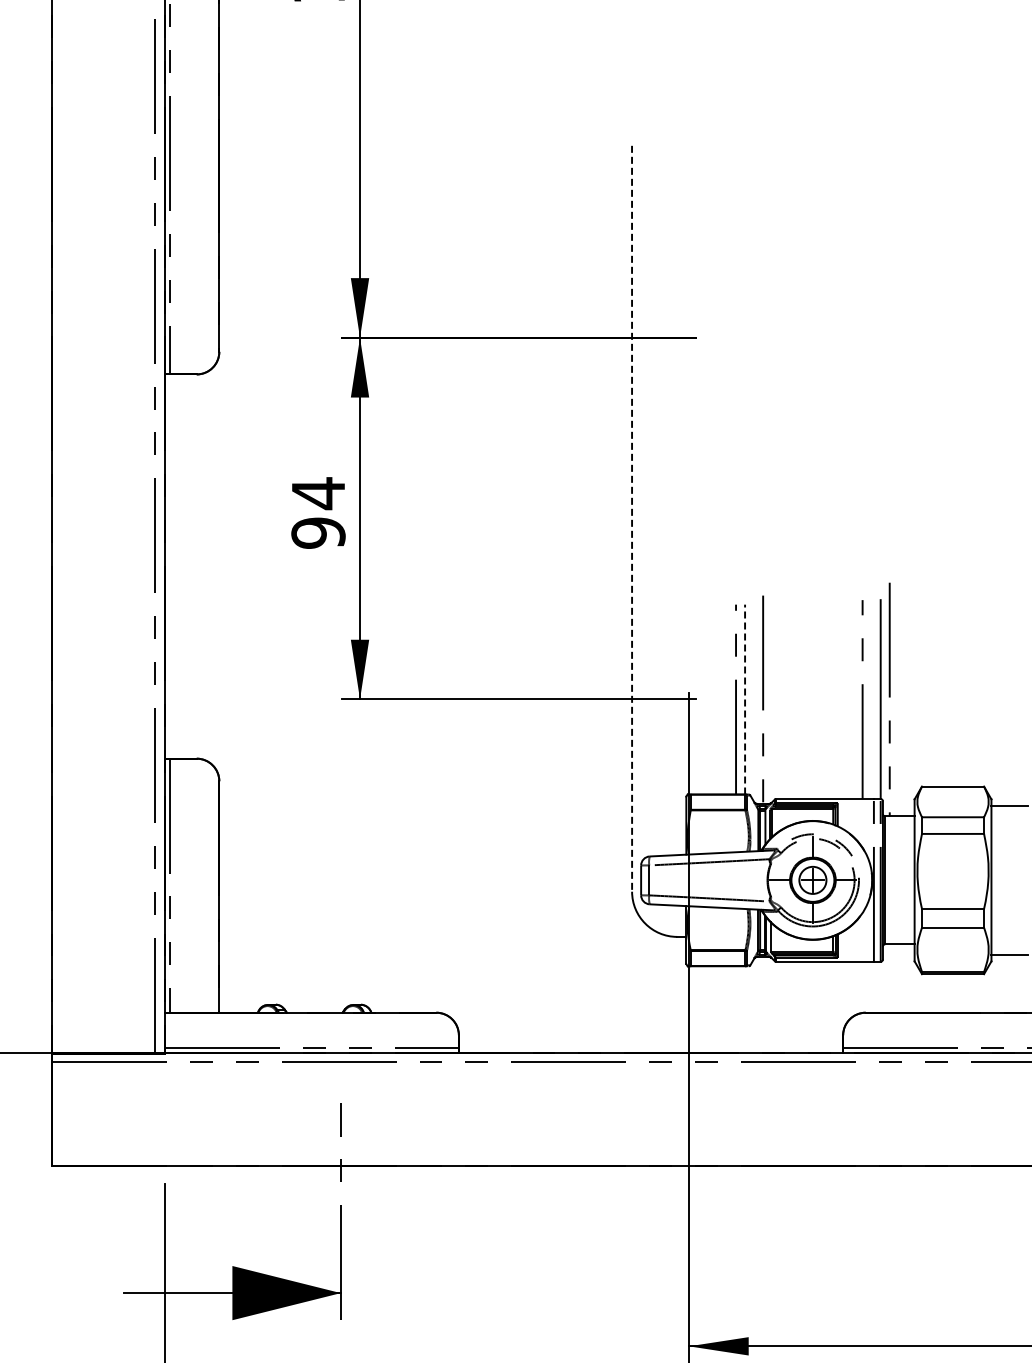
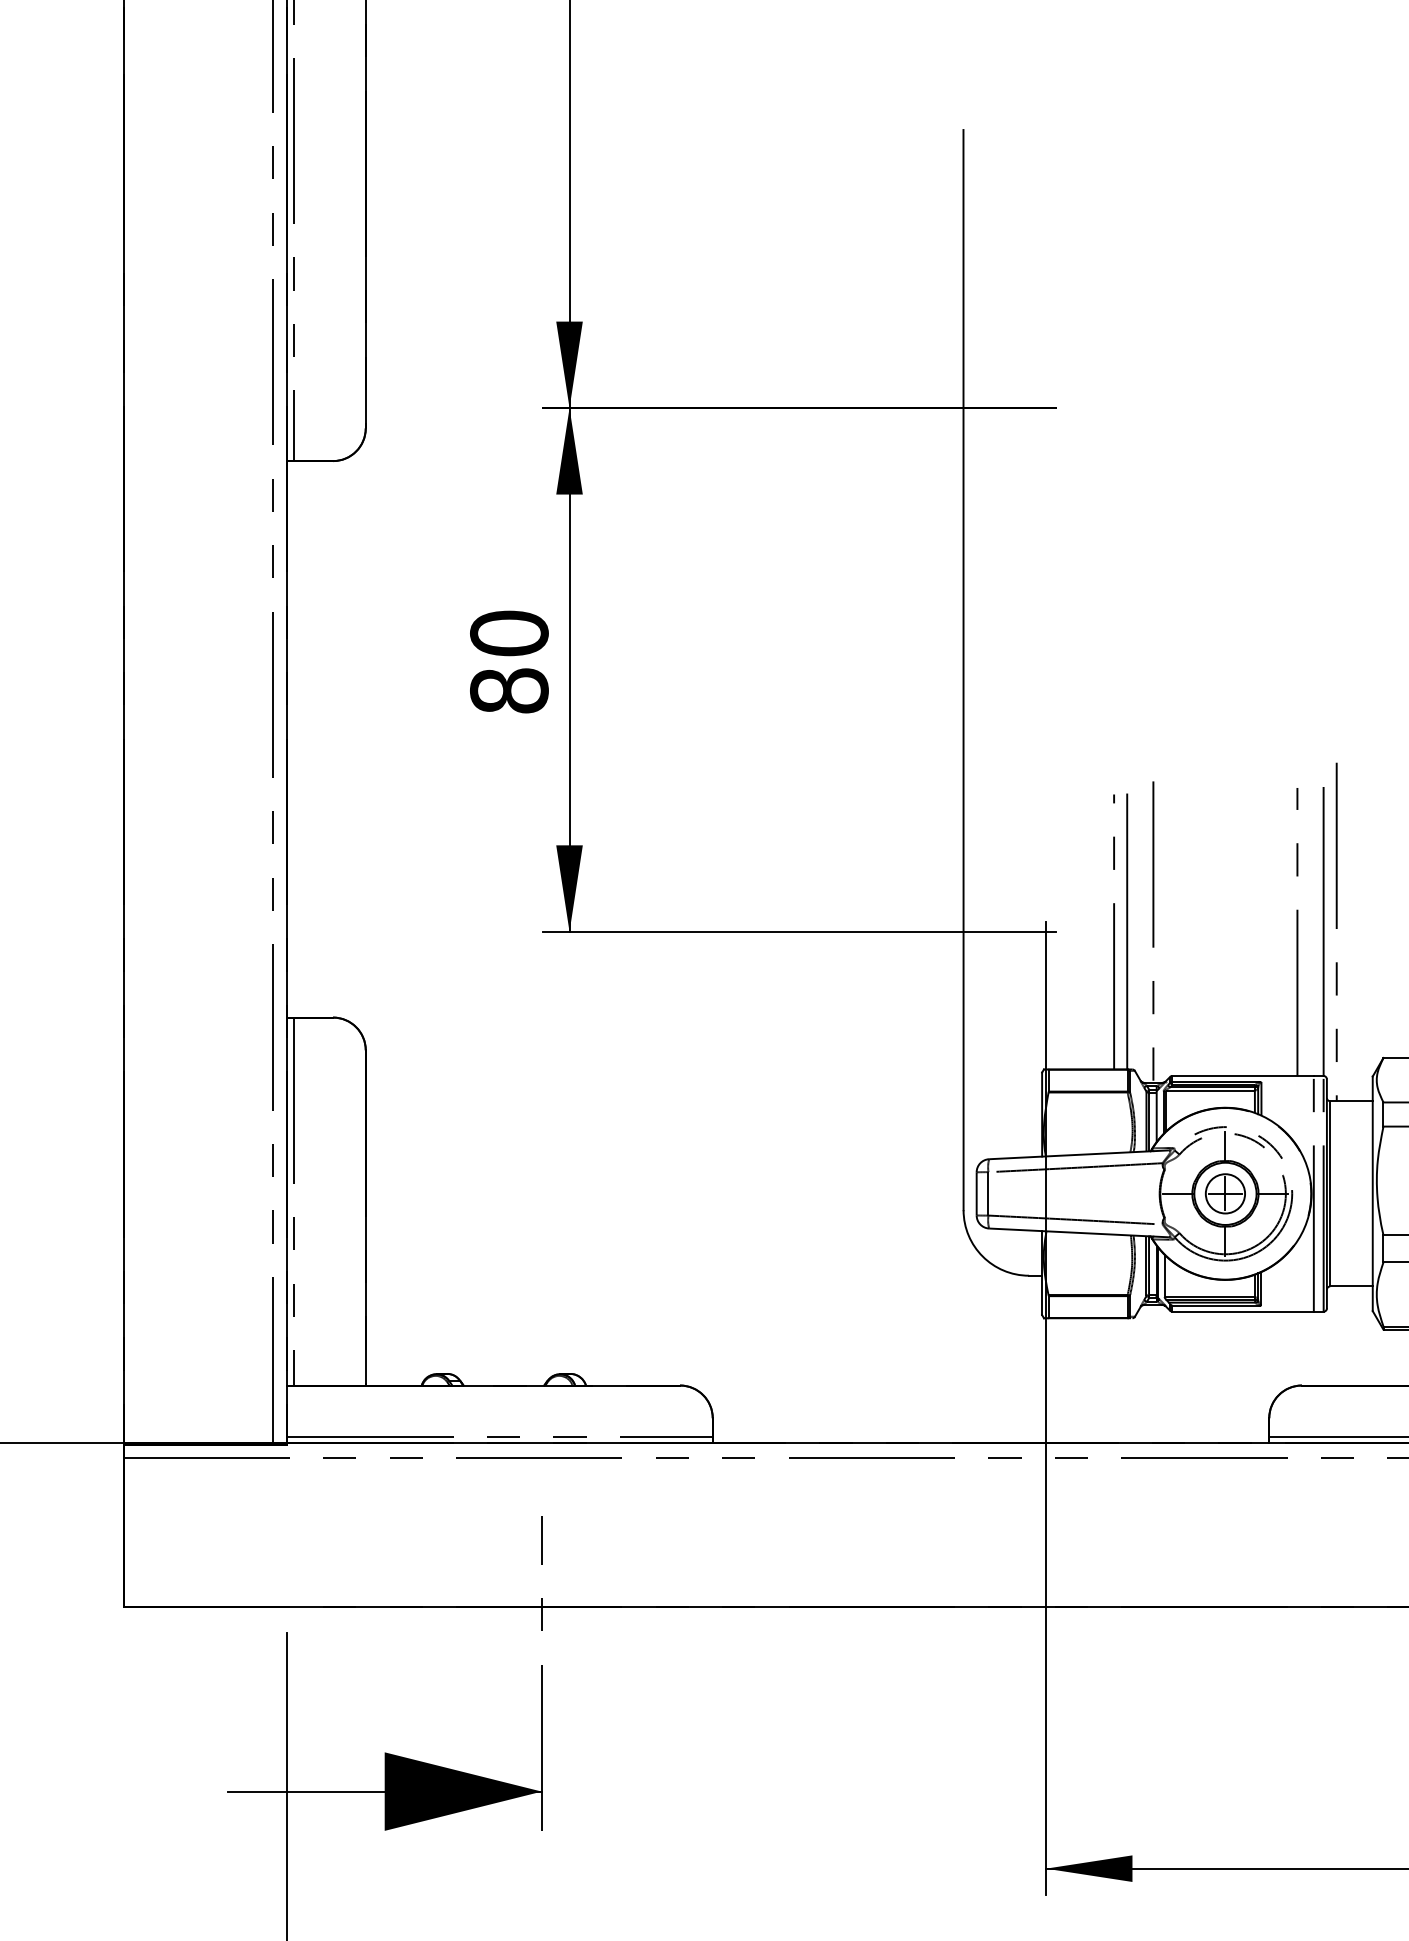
text: (318, 512) -> (509, 661), 94 -> 80
line: (632, 518) -> (964, 669), dashed -> solid
line: (745, 699) -> (1127, 931), dashed -> solid

